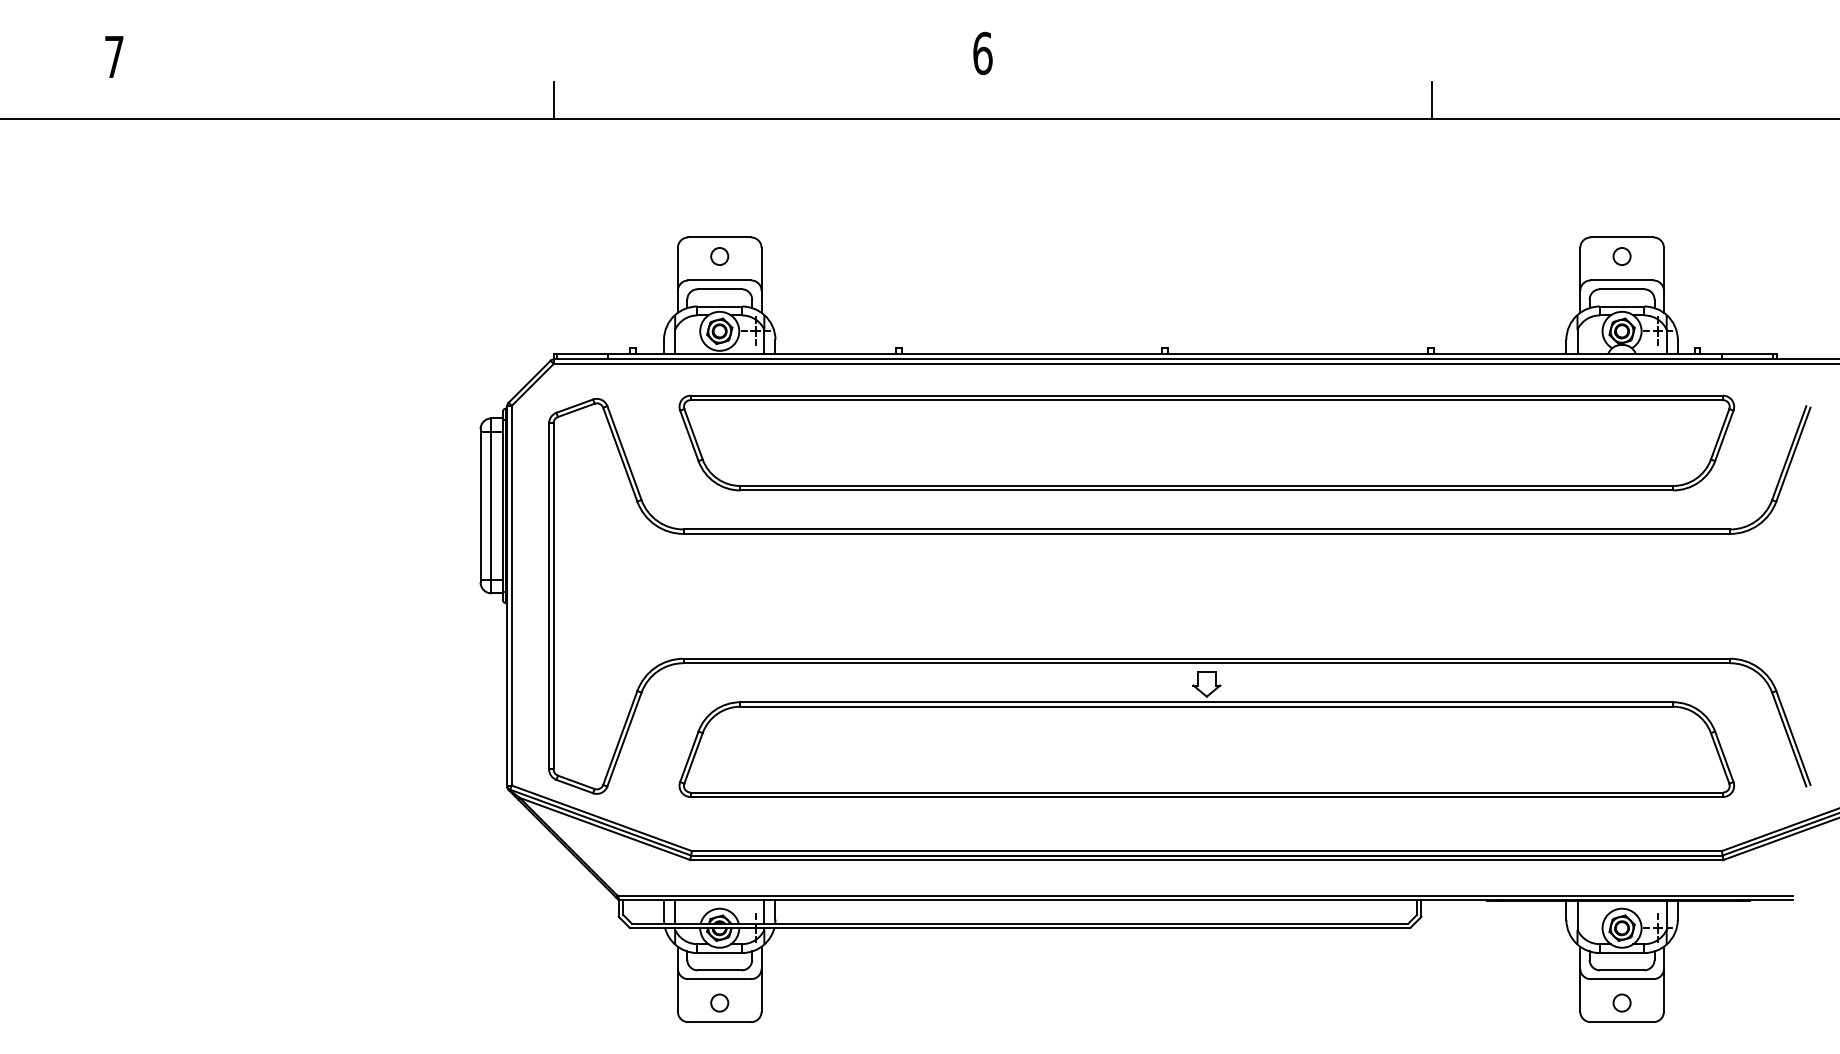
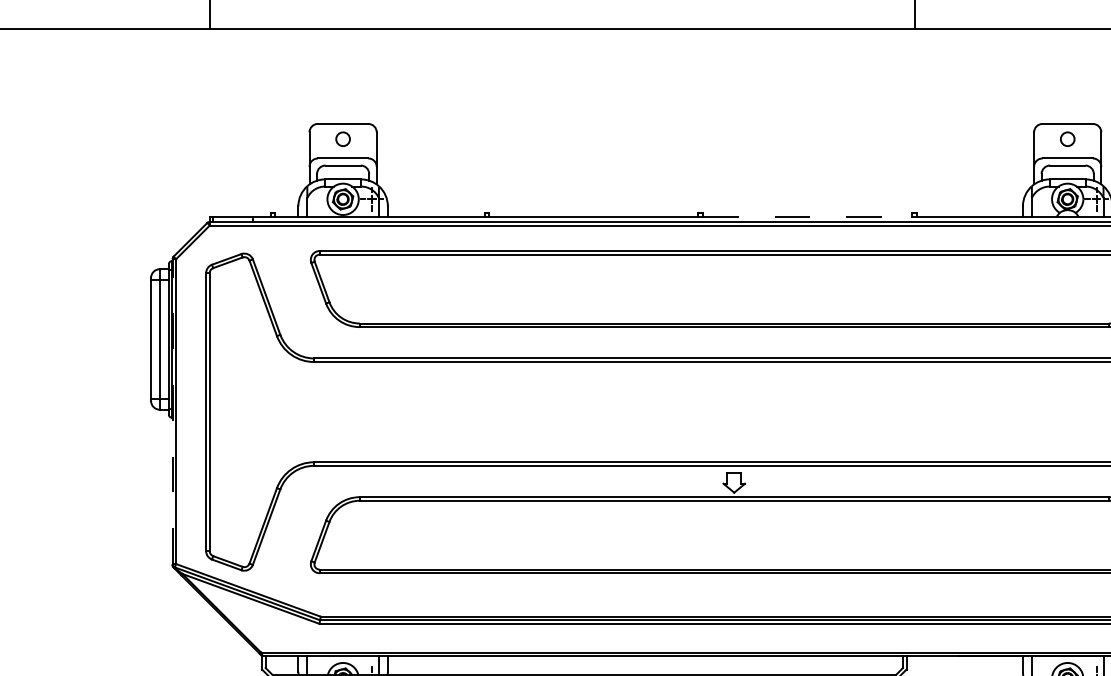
line: (1298, 353) -> (807, 217), solid -> dashed
line: (507, 595) -> (172, 411), solid -> dashed

